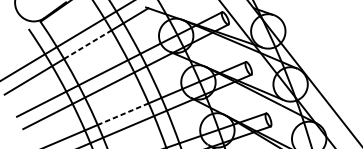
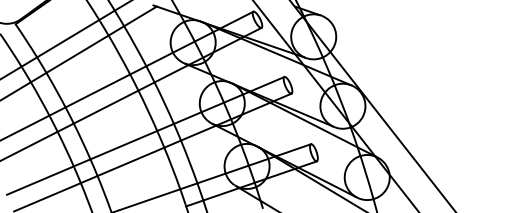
line: (87, 44) -> (77, 53), dashed -> solid
line: (122, 114) -> (123, 145), dashed -> solid

